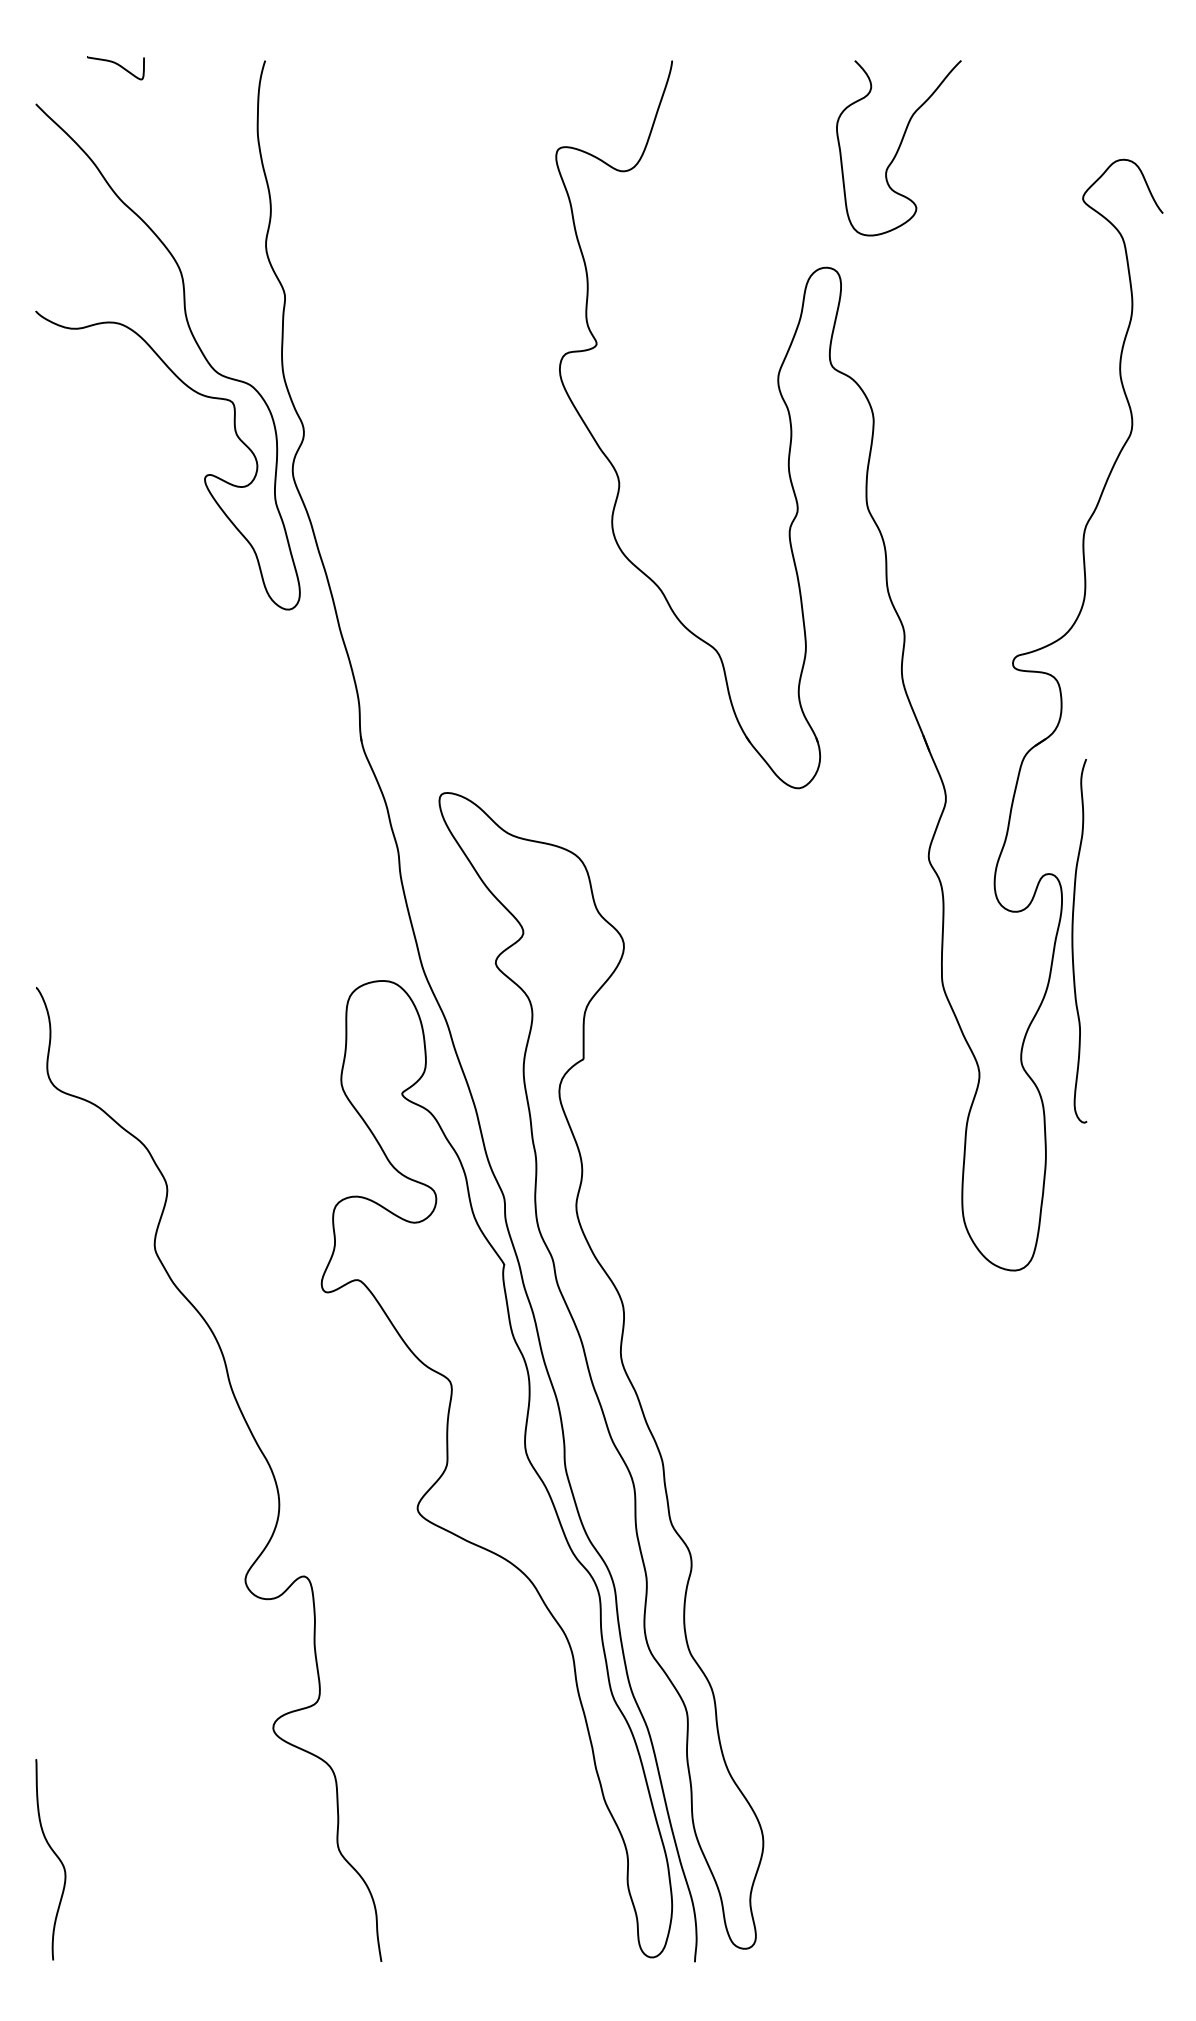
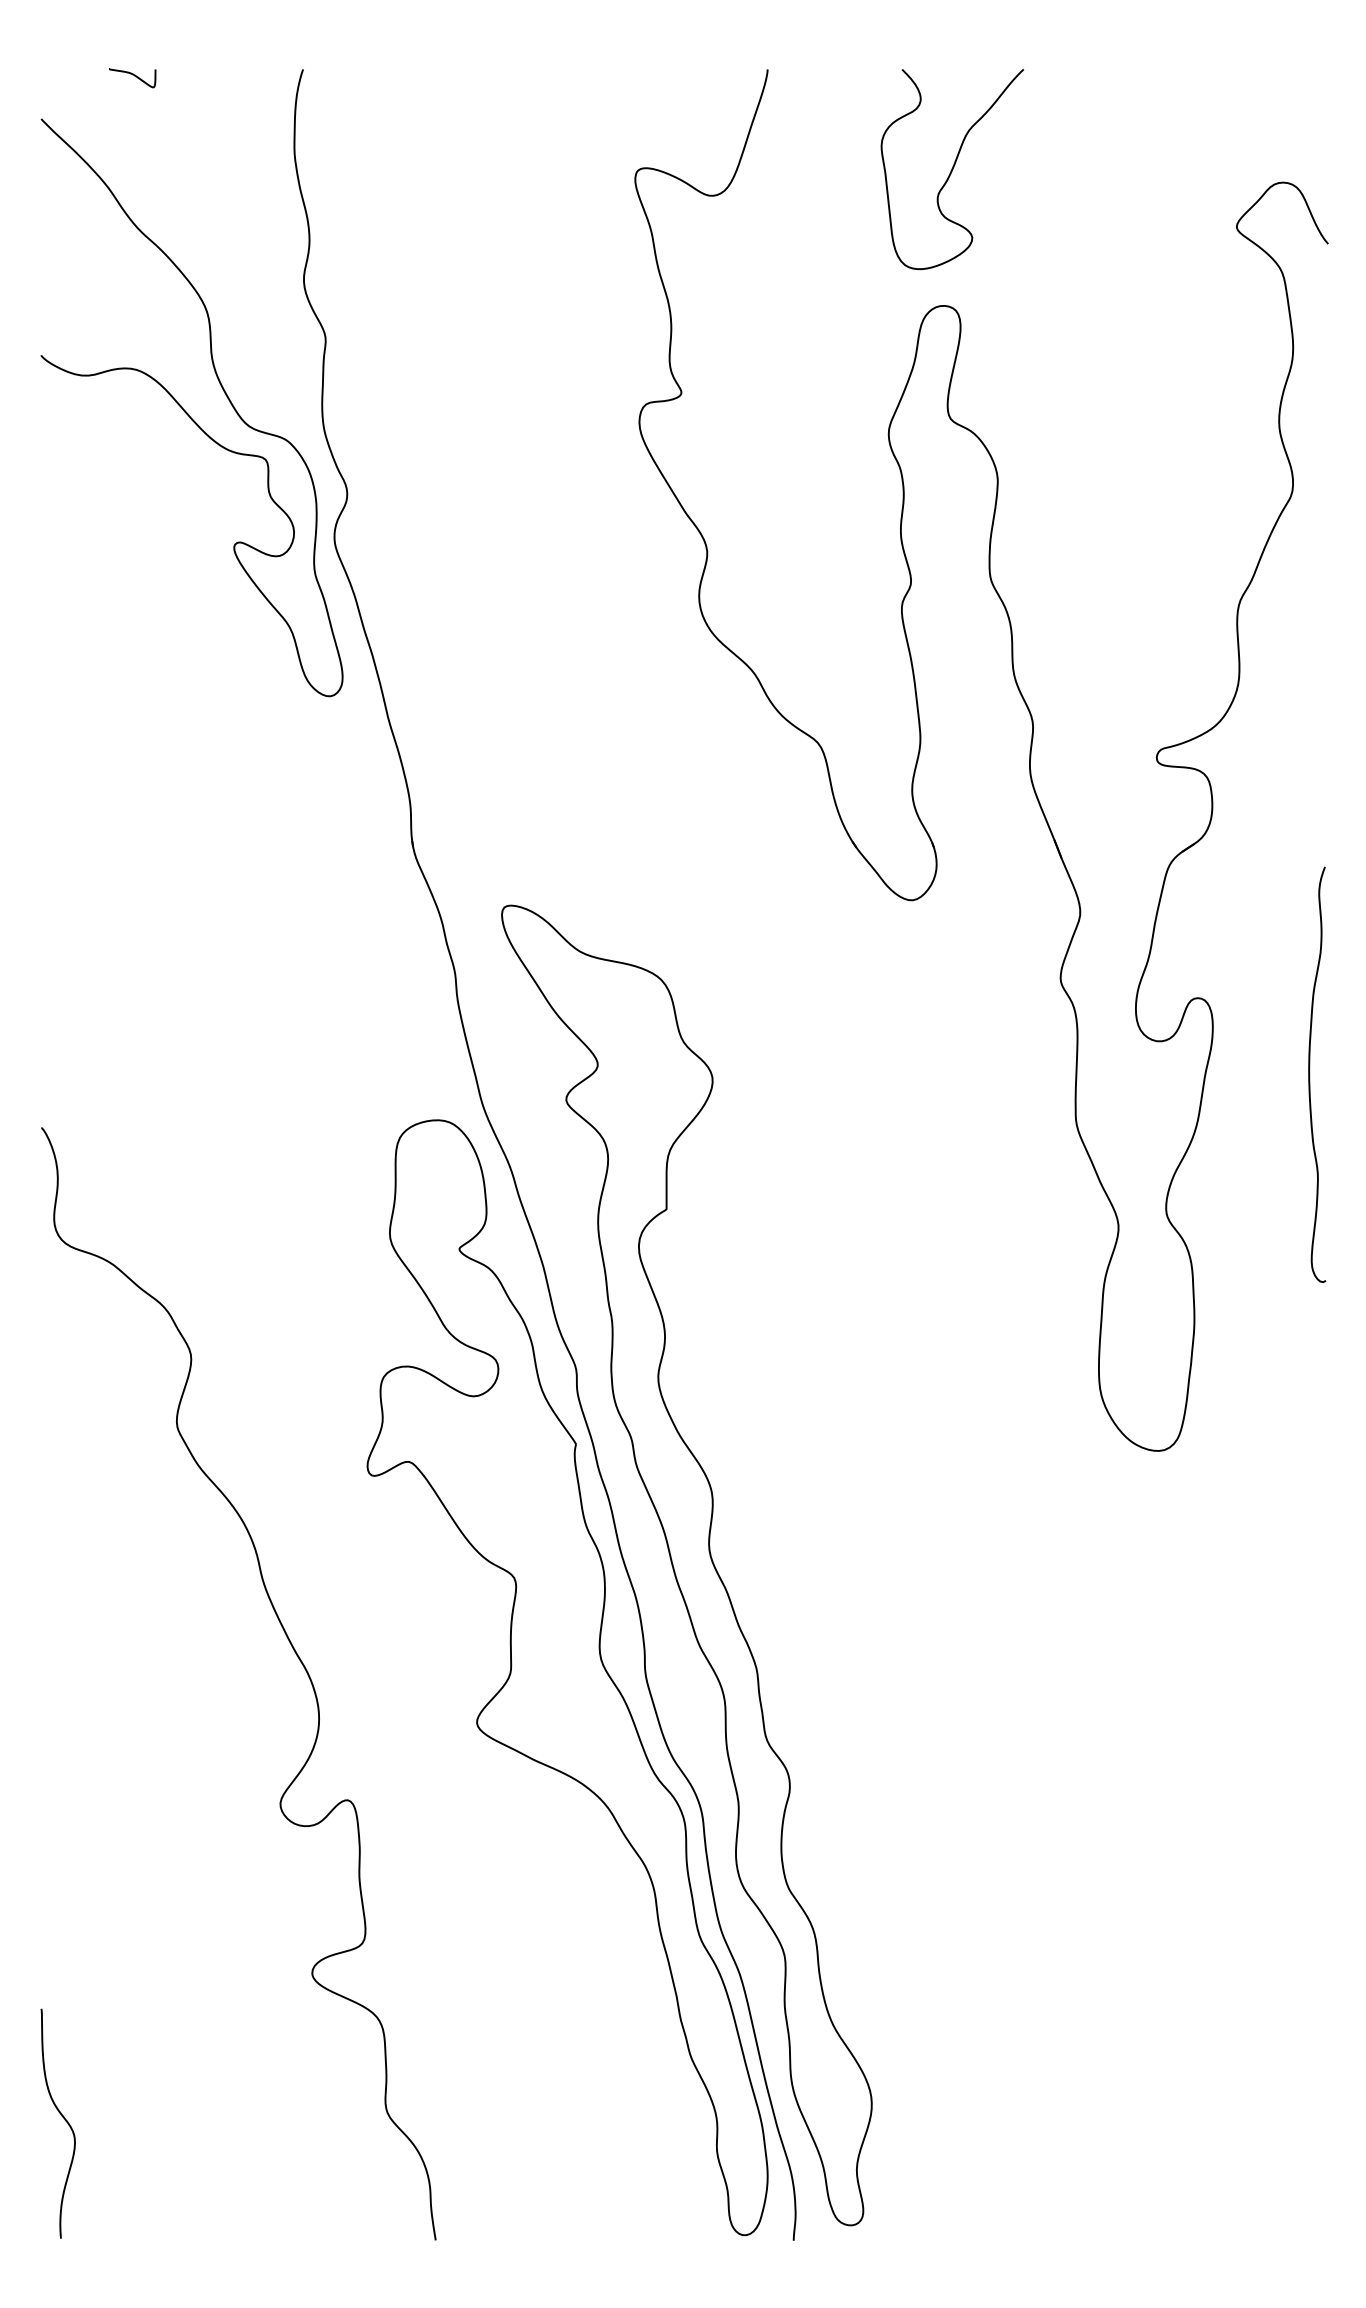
part: (115, 68) -> (132, 78), size x0.71
curve: (898, 148) -> (951, 169), moved
curve: (1073, 941) -> (1310, 1075), moved

